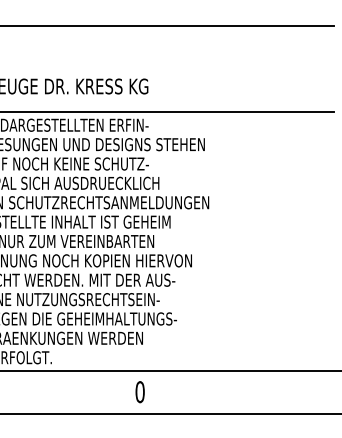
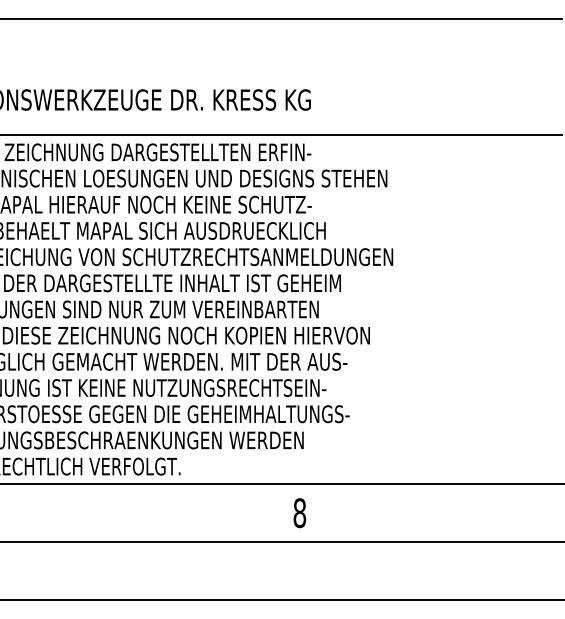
text: (139, 391) -> (299, 512), 0 -> 8

